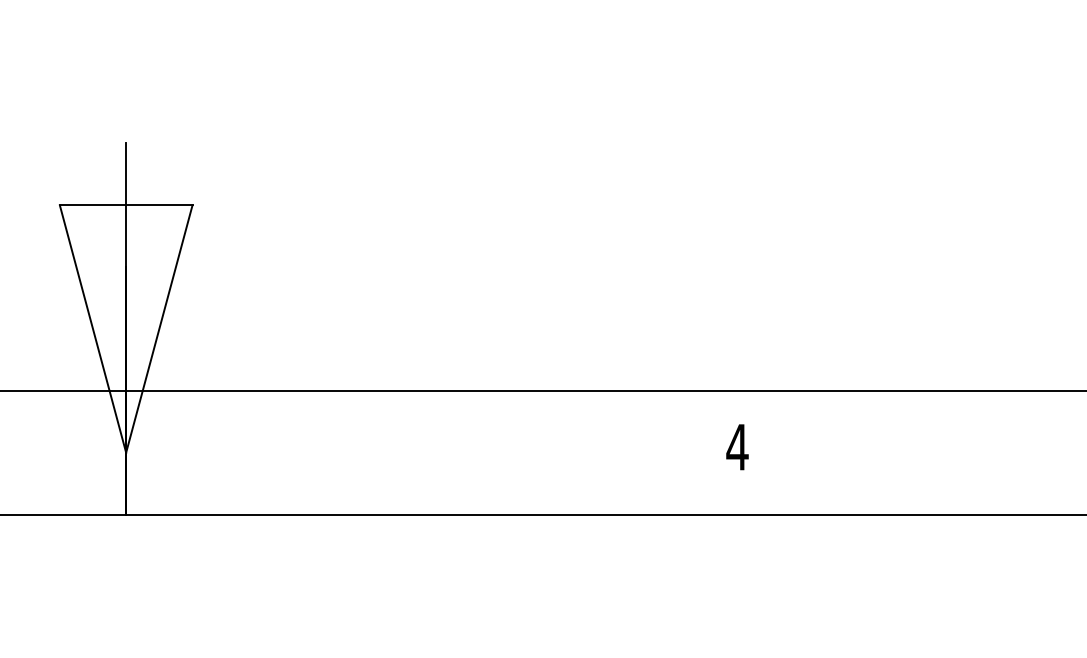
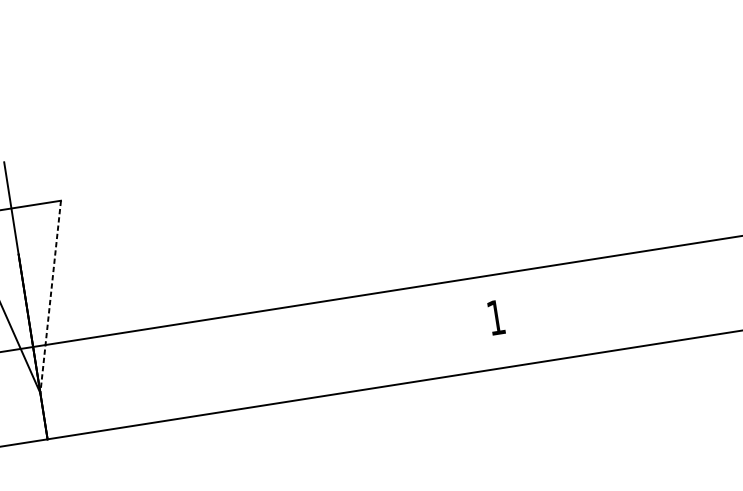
line: (159, 329) -> (50, 297), solid -> dashed
text: (737, 447) -> (496, 317), 4 -> 1

